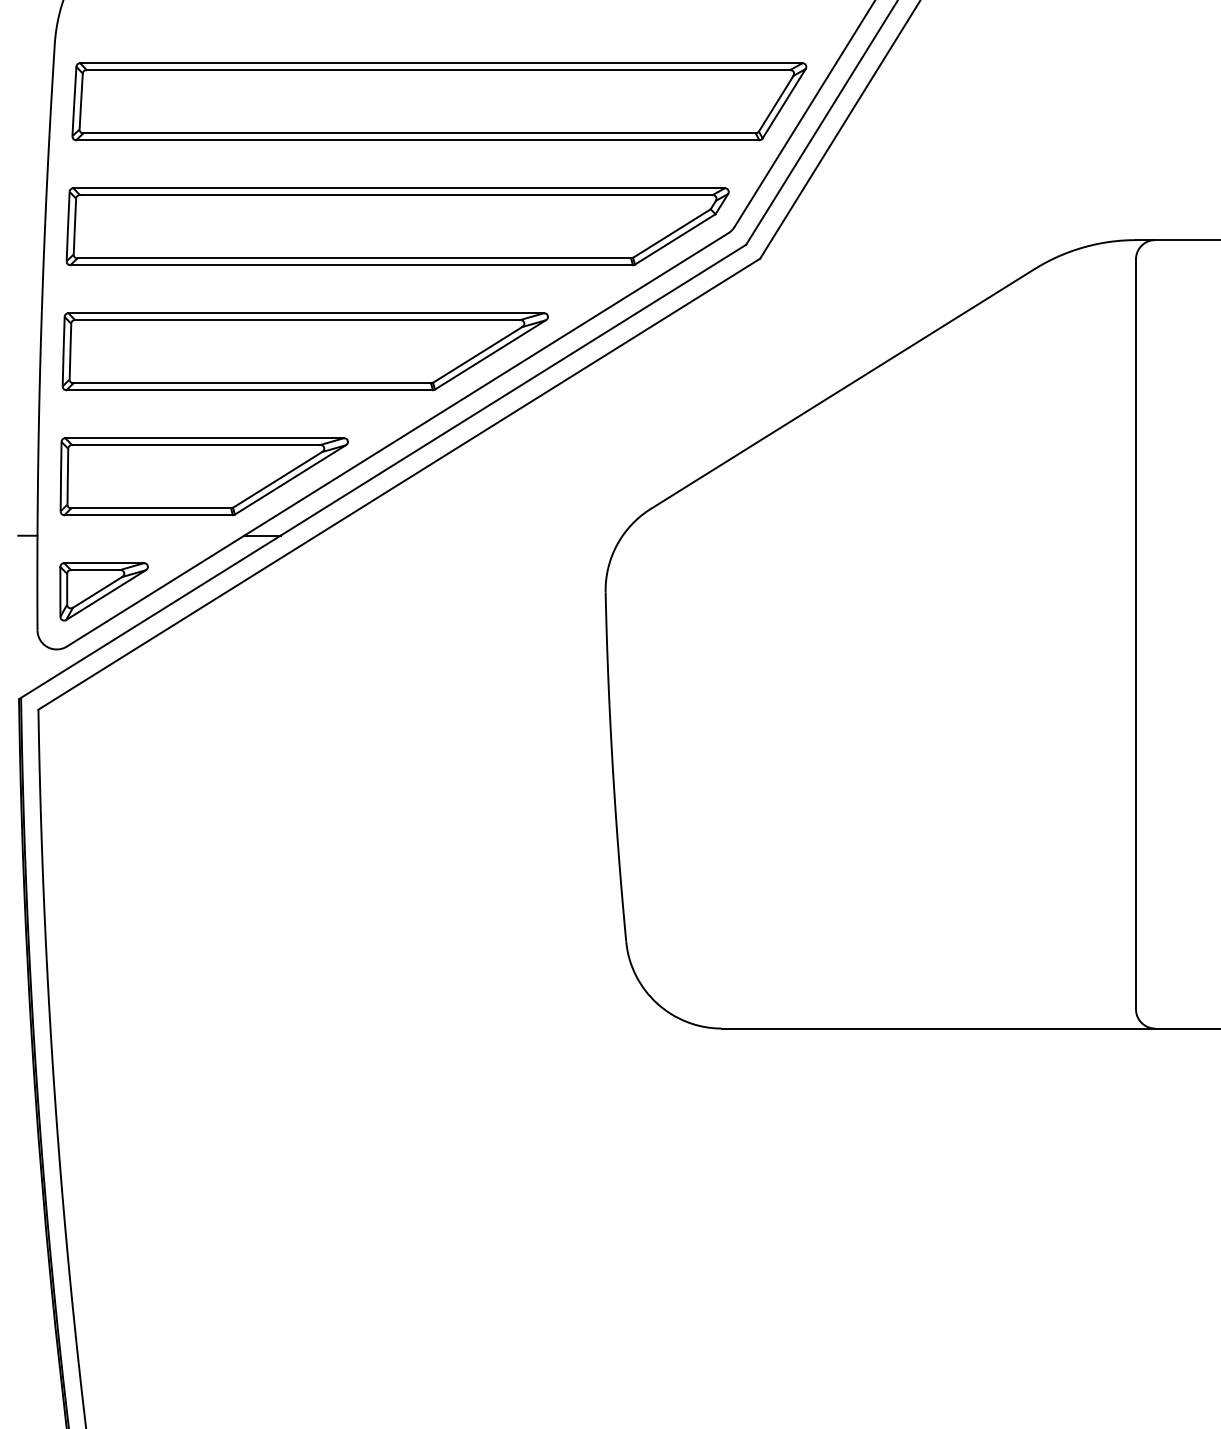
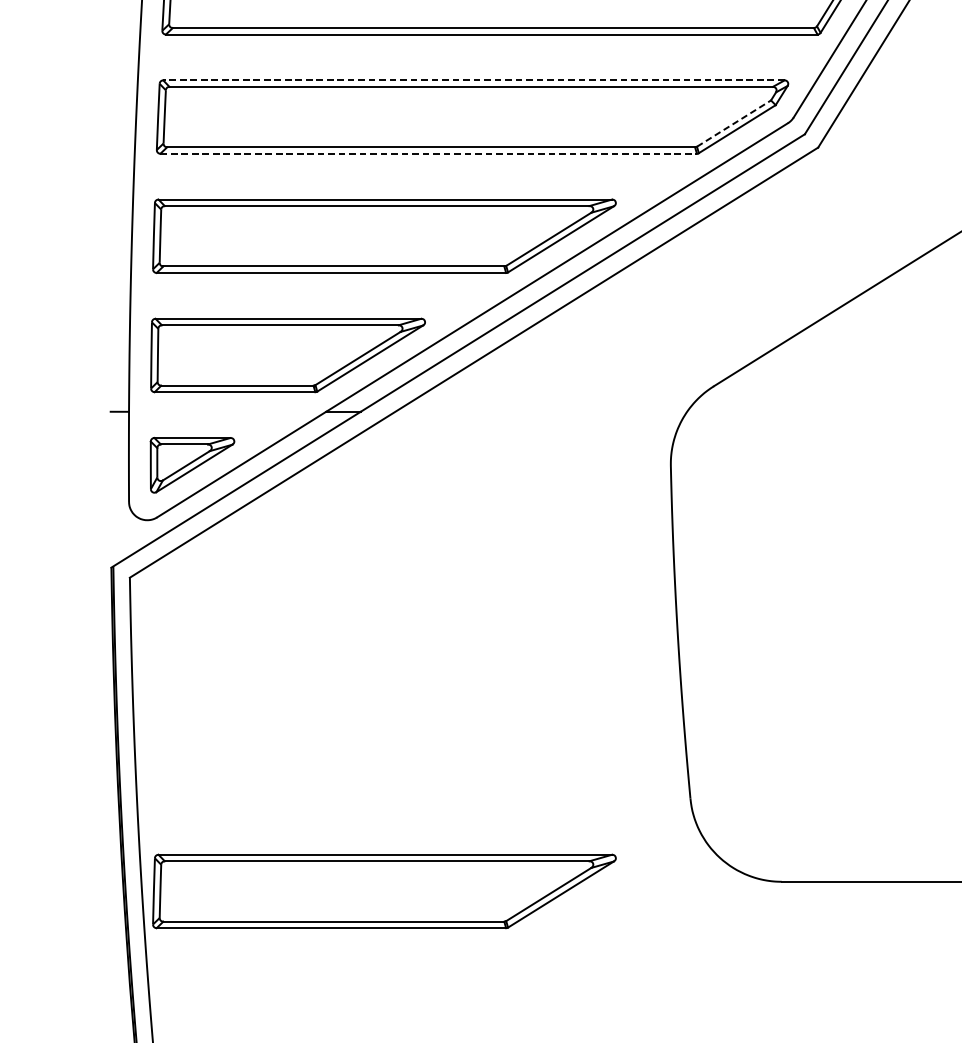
line: (399, 188) -> (474, 80), solid -> dashed
line: (671, 233) -> (733, 123), solid -> dashed
line: (352, 265) -> (429, 154), solid -> dashed
part: (304, 1038) -> (383, 891), added

